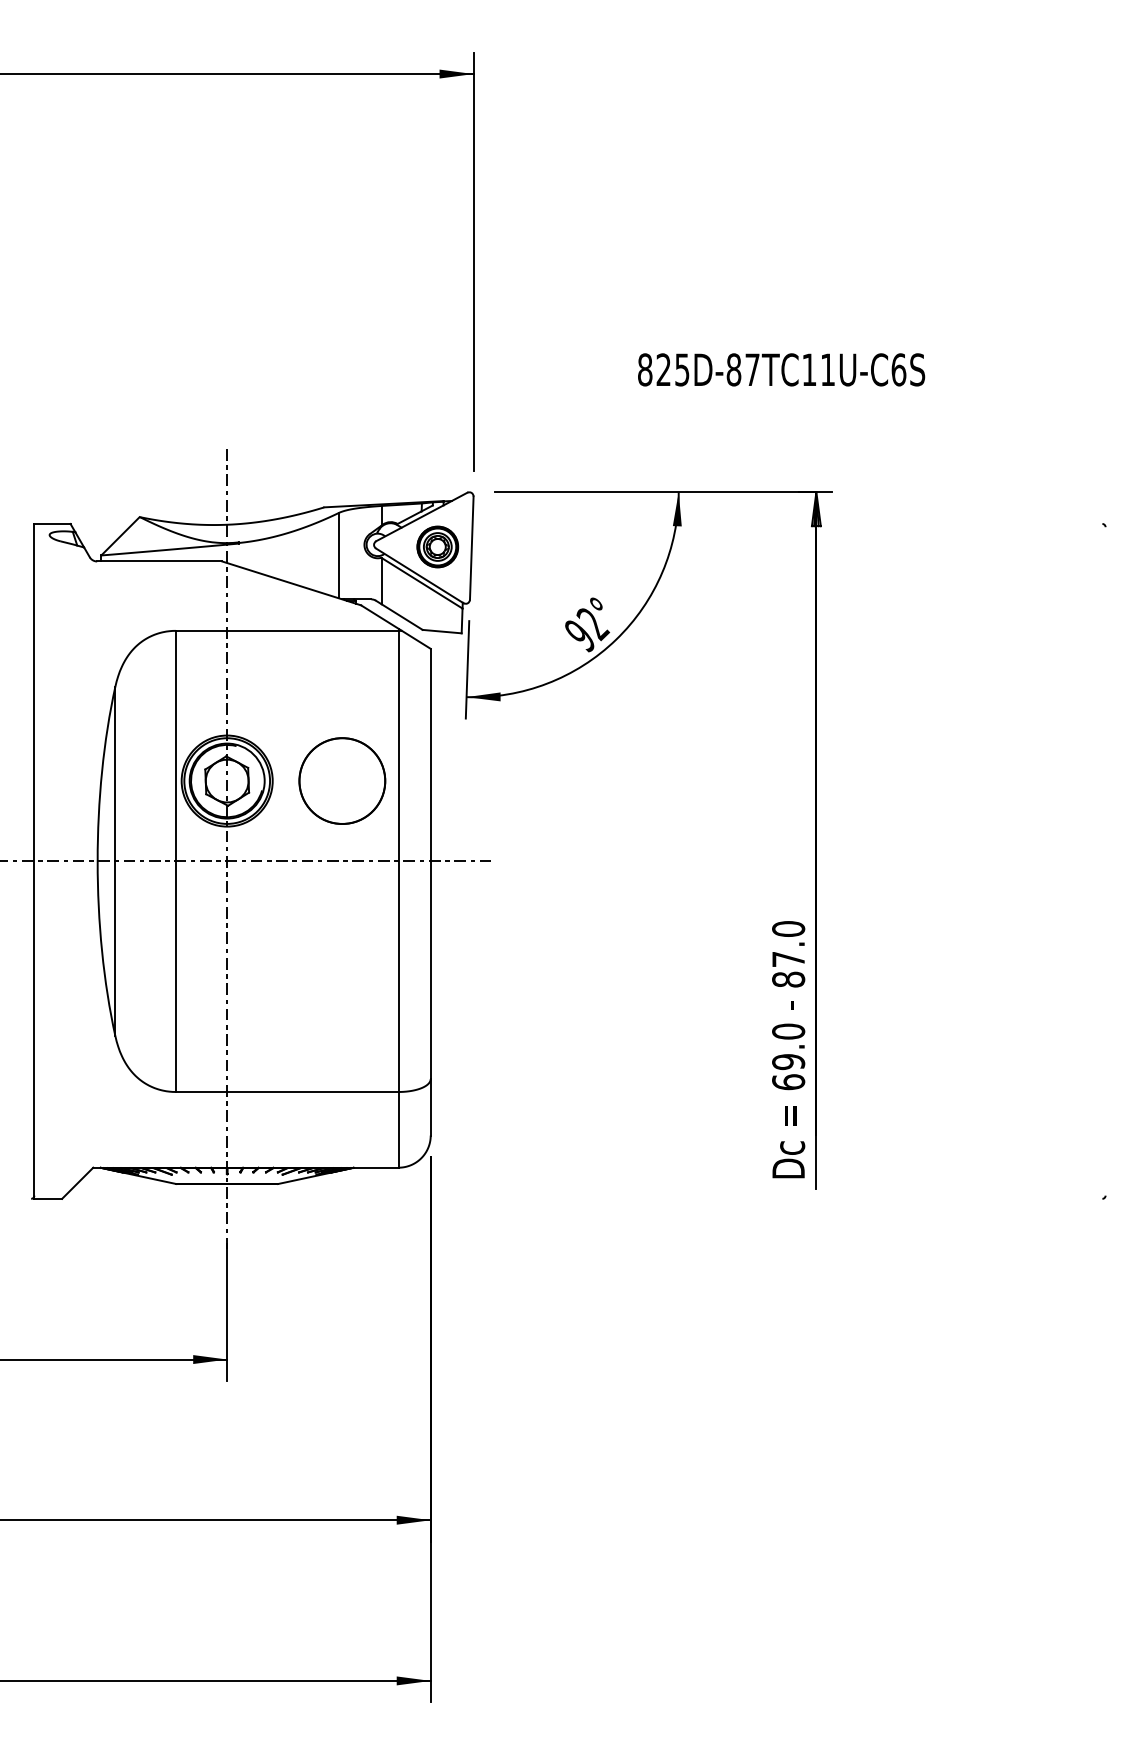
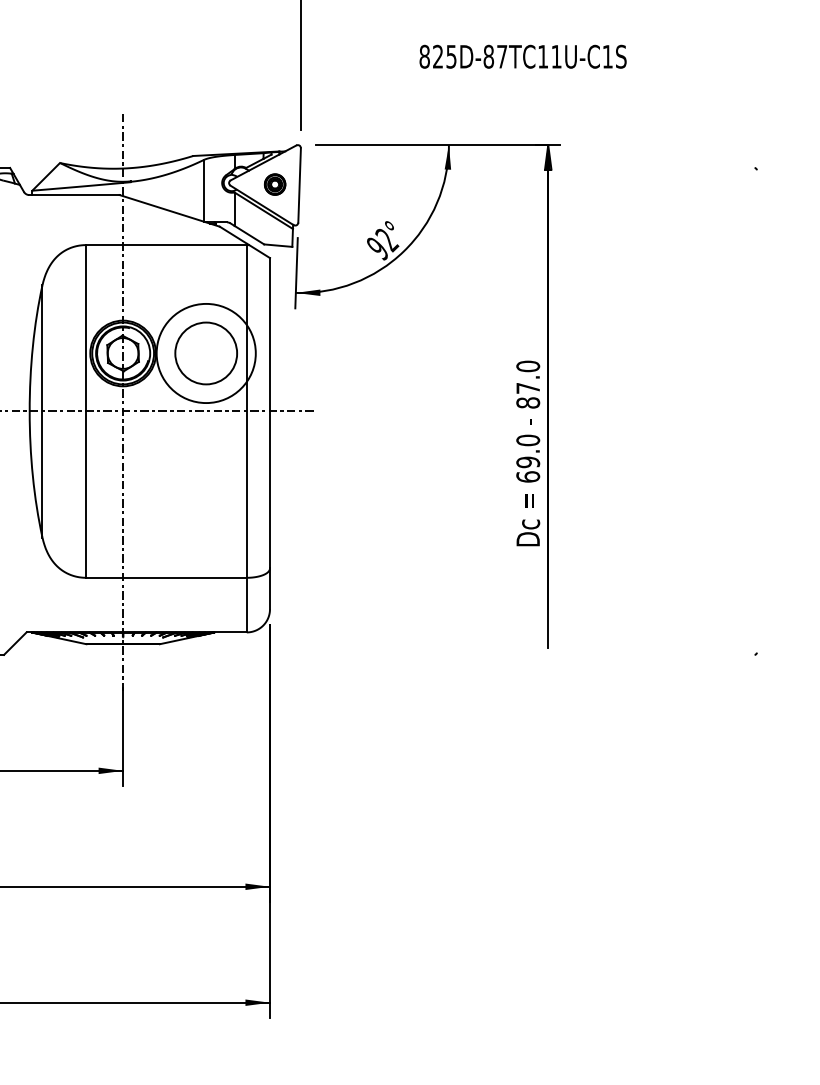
text: (898, 369) -> (607, 56), 825D-87TC11U-C6S -> 825D-87TC11U-C1S
part: (437, 546) -> (274, 184), size x0.7
circle: (342, 781) -> (206, 353), size x1.6
text: (788, 1049) -> (528, 453), moved

